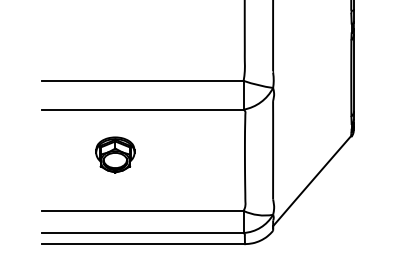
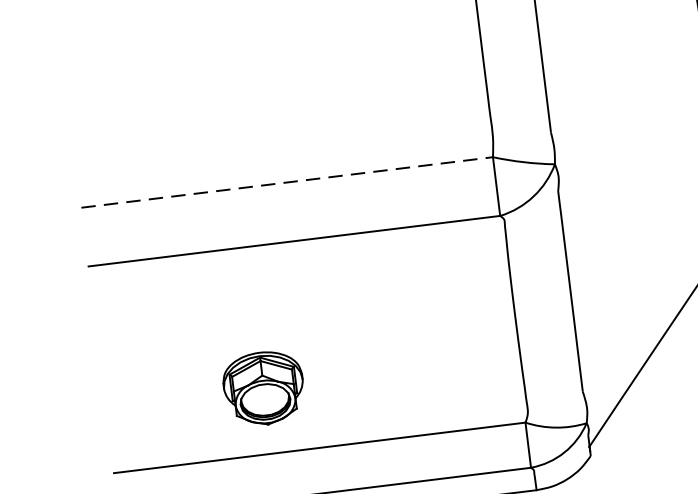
line: (142, 80) -> (286, 181), solid -> dashed
part: (115, 154) -> (264, 387), moved

